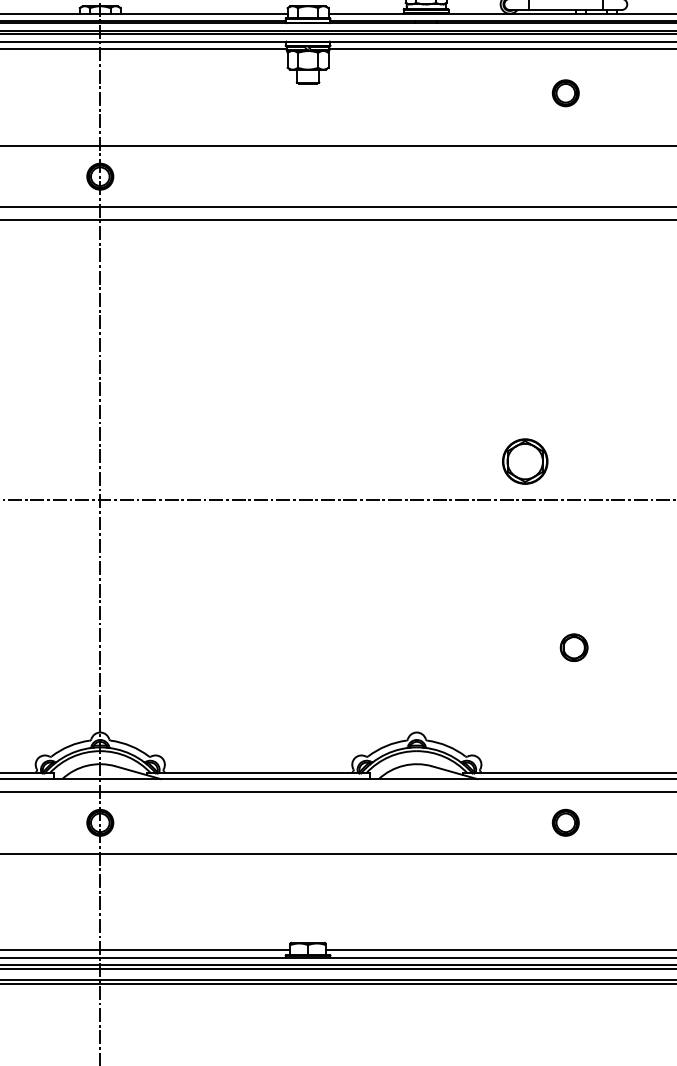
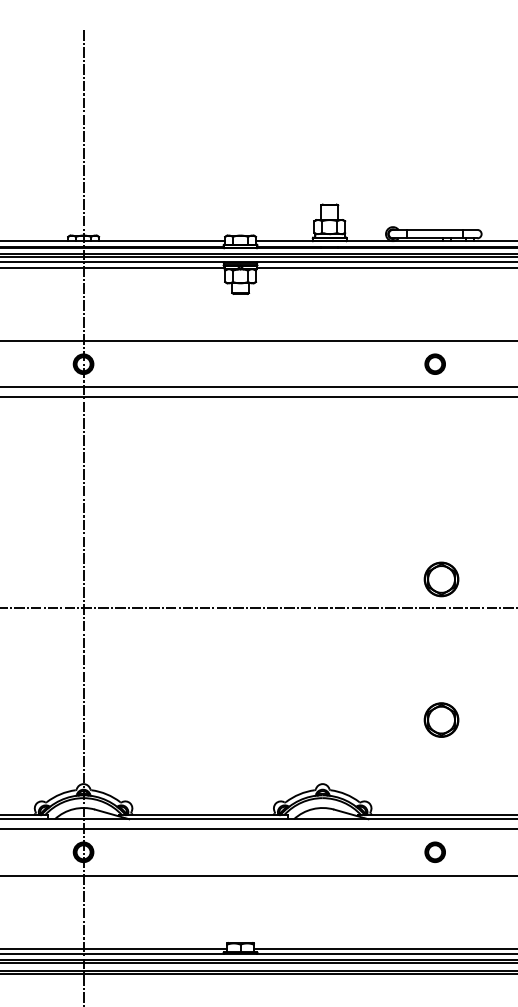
part: (564, 92) -> (434, 363), moved
part: (525, 461) -> (441, 579), moved
part: (574, 647) -> (441, 719), size x1.67

